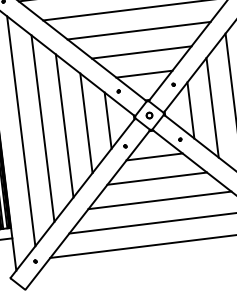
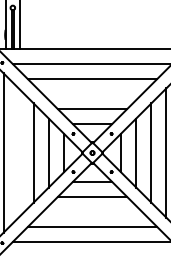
line: (139, 31) -> (92, 94), removed
line: (42, 127) -> (18, 152), removed
line: (159, 199) -> (92, 211), removed

